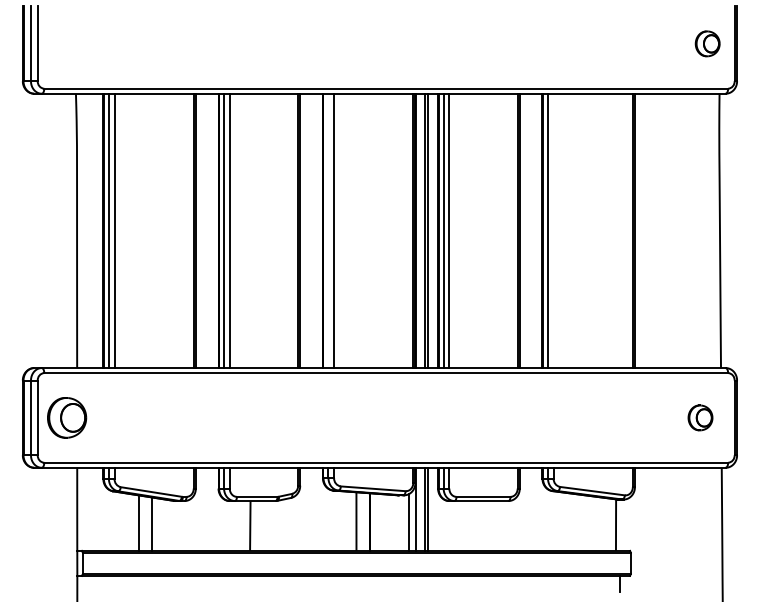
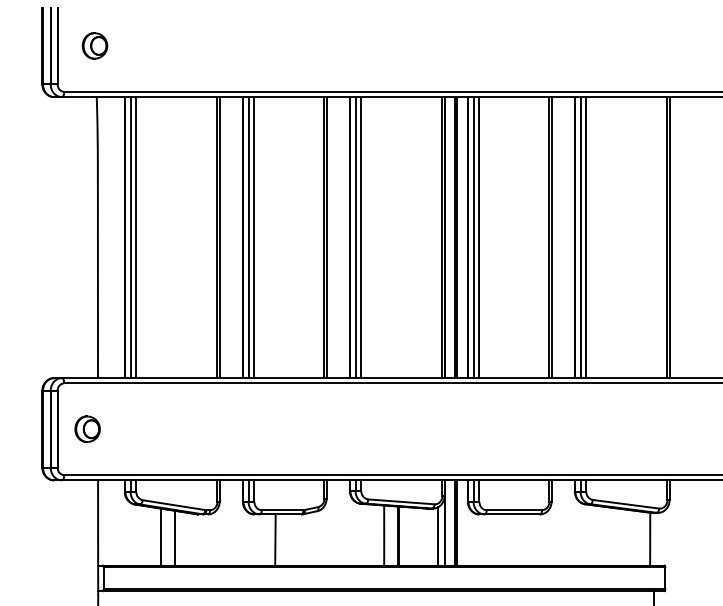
part: (74, 43) -> (95, 45), added
line: (328, 230) -> (355, 237), added
line: (553, 230) -> (586, 237), added
part: (66, 417) -> (87, 428), size x0.62

